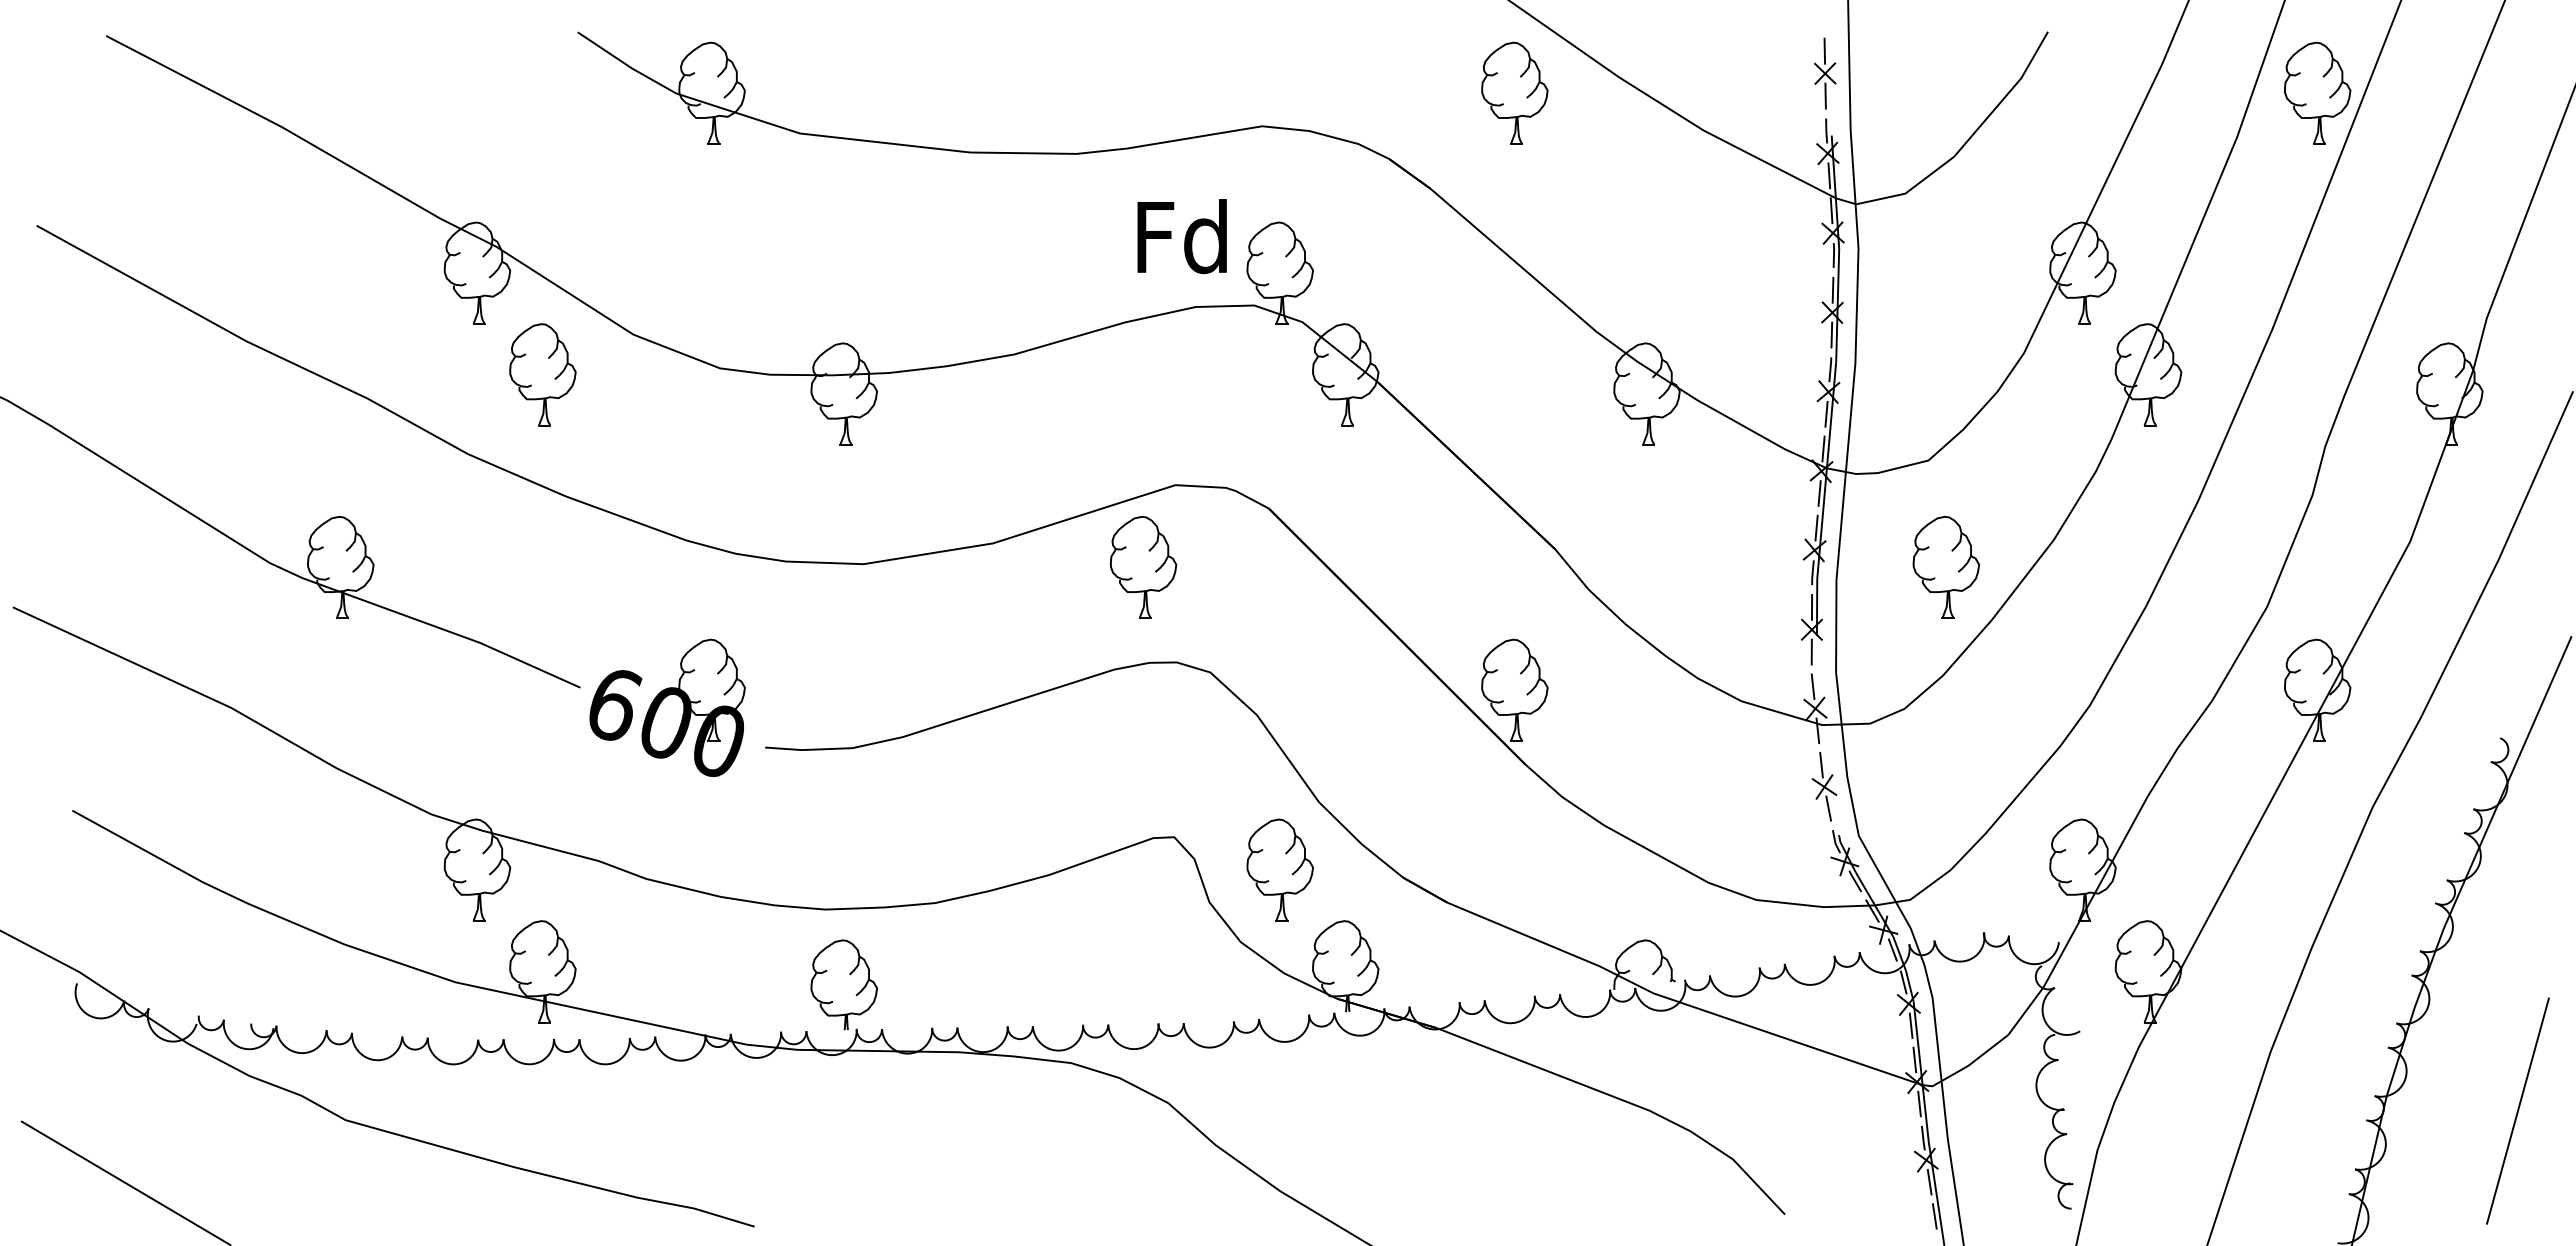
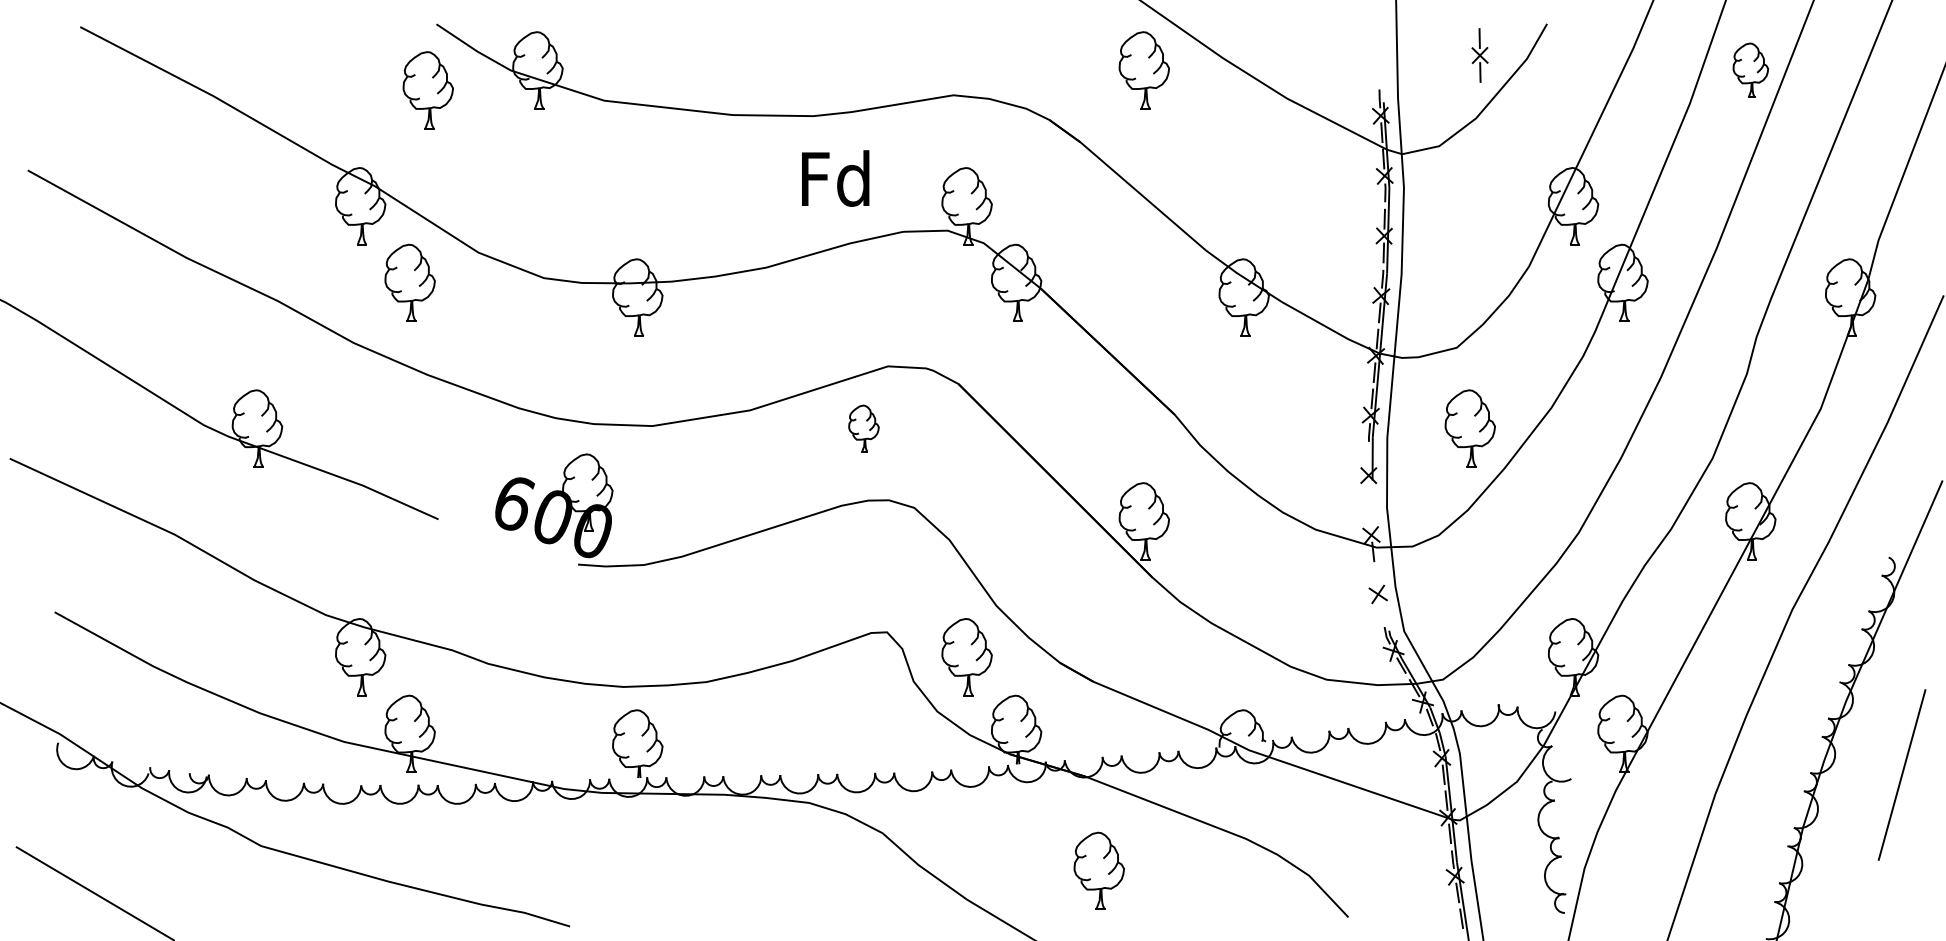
part: (1825, 73) -> (1480, 55), moved
part: (2317, 92) -> (1750, 69), size x0.7
part: (566, 119) -> (427, 90), added
text: (1181, 236) -> (835, 178), moved
part: (1143, 567) -> (863, 428), size x0.6
line: (1811, 607) -> (1368, 458), removed
line: (1811, 651) -> (1368, 492), removed
line: (1812, 686) -> (1369, 518), removed
part: (667, 707) -> (554, 505), moved
line: (1821, 764) -> (1376, 577), removed
line: (1828, 808) -> (1381, 610), removed
line: (2517, 1110) -> (1901, 774), moved
part: (1454, 1152) -> (1098, 870), added

